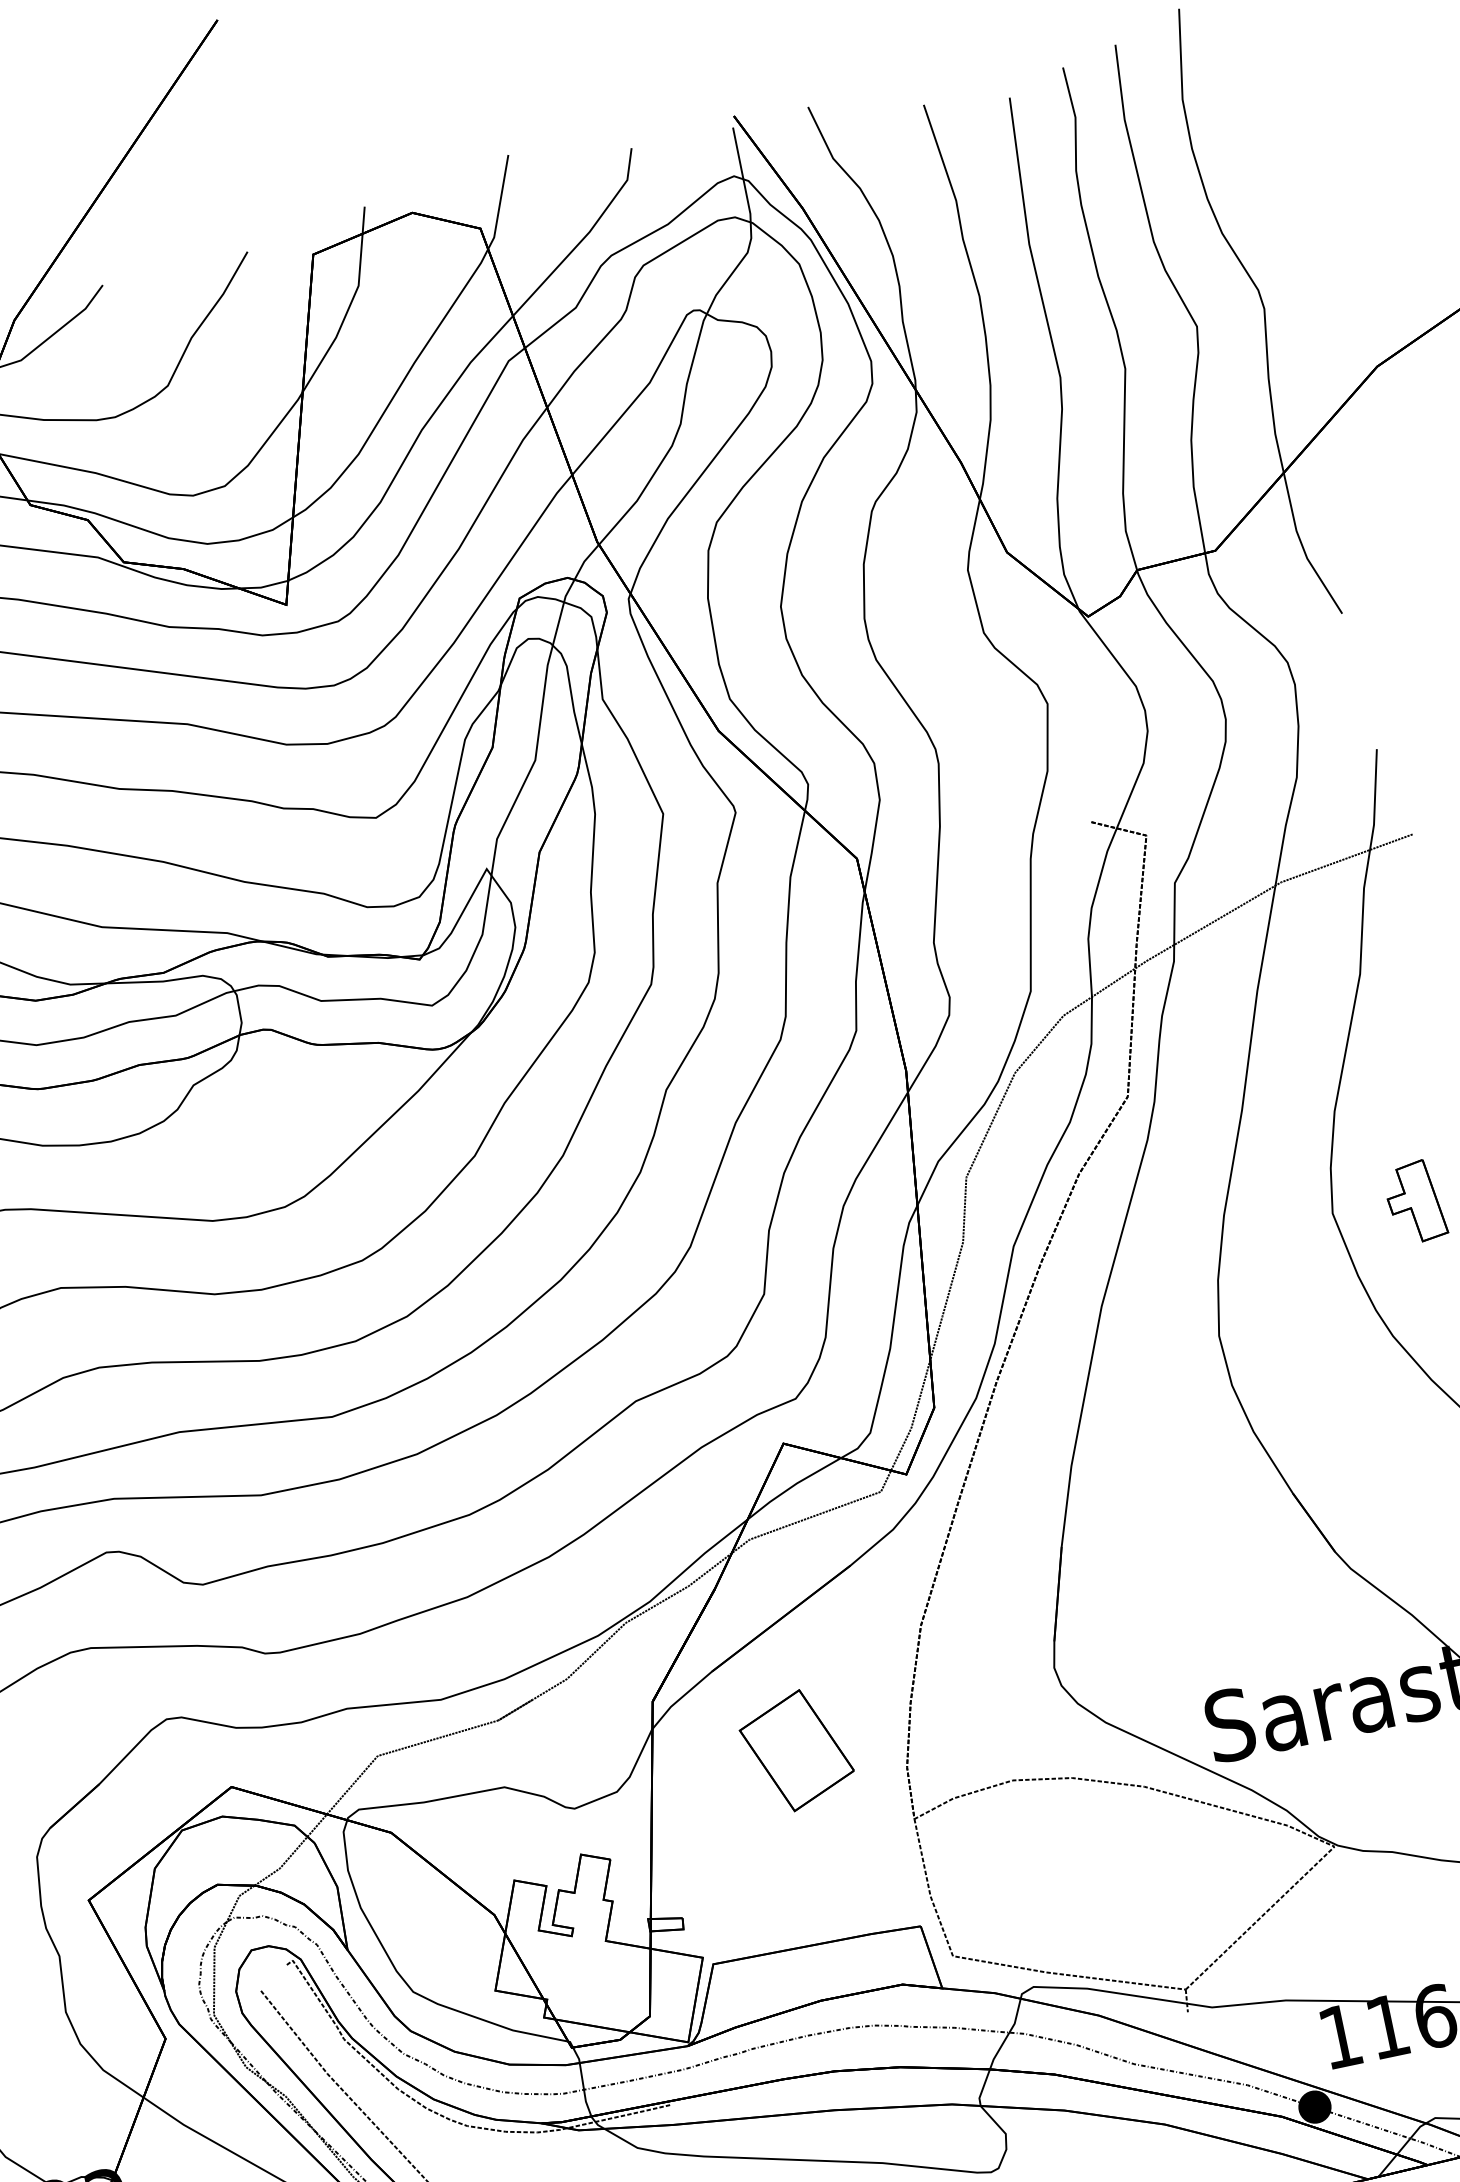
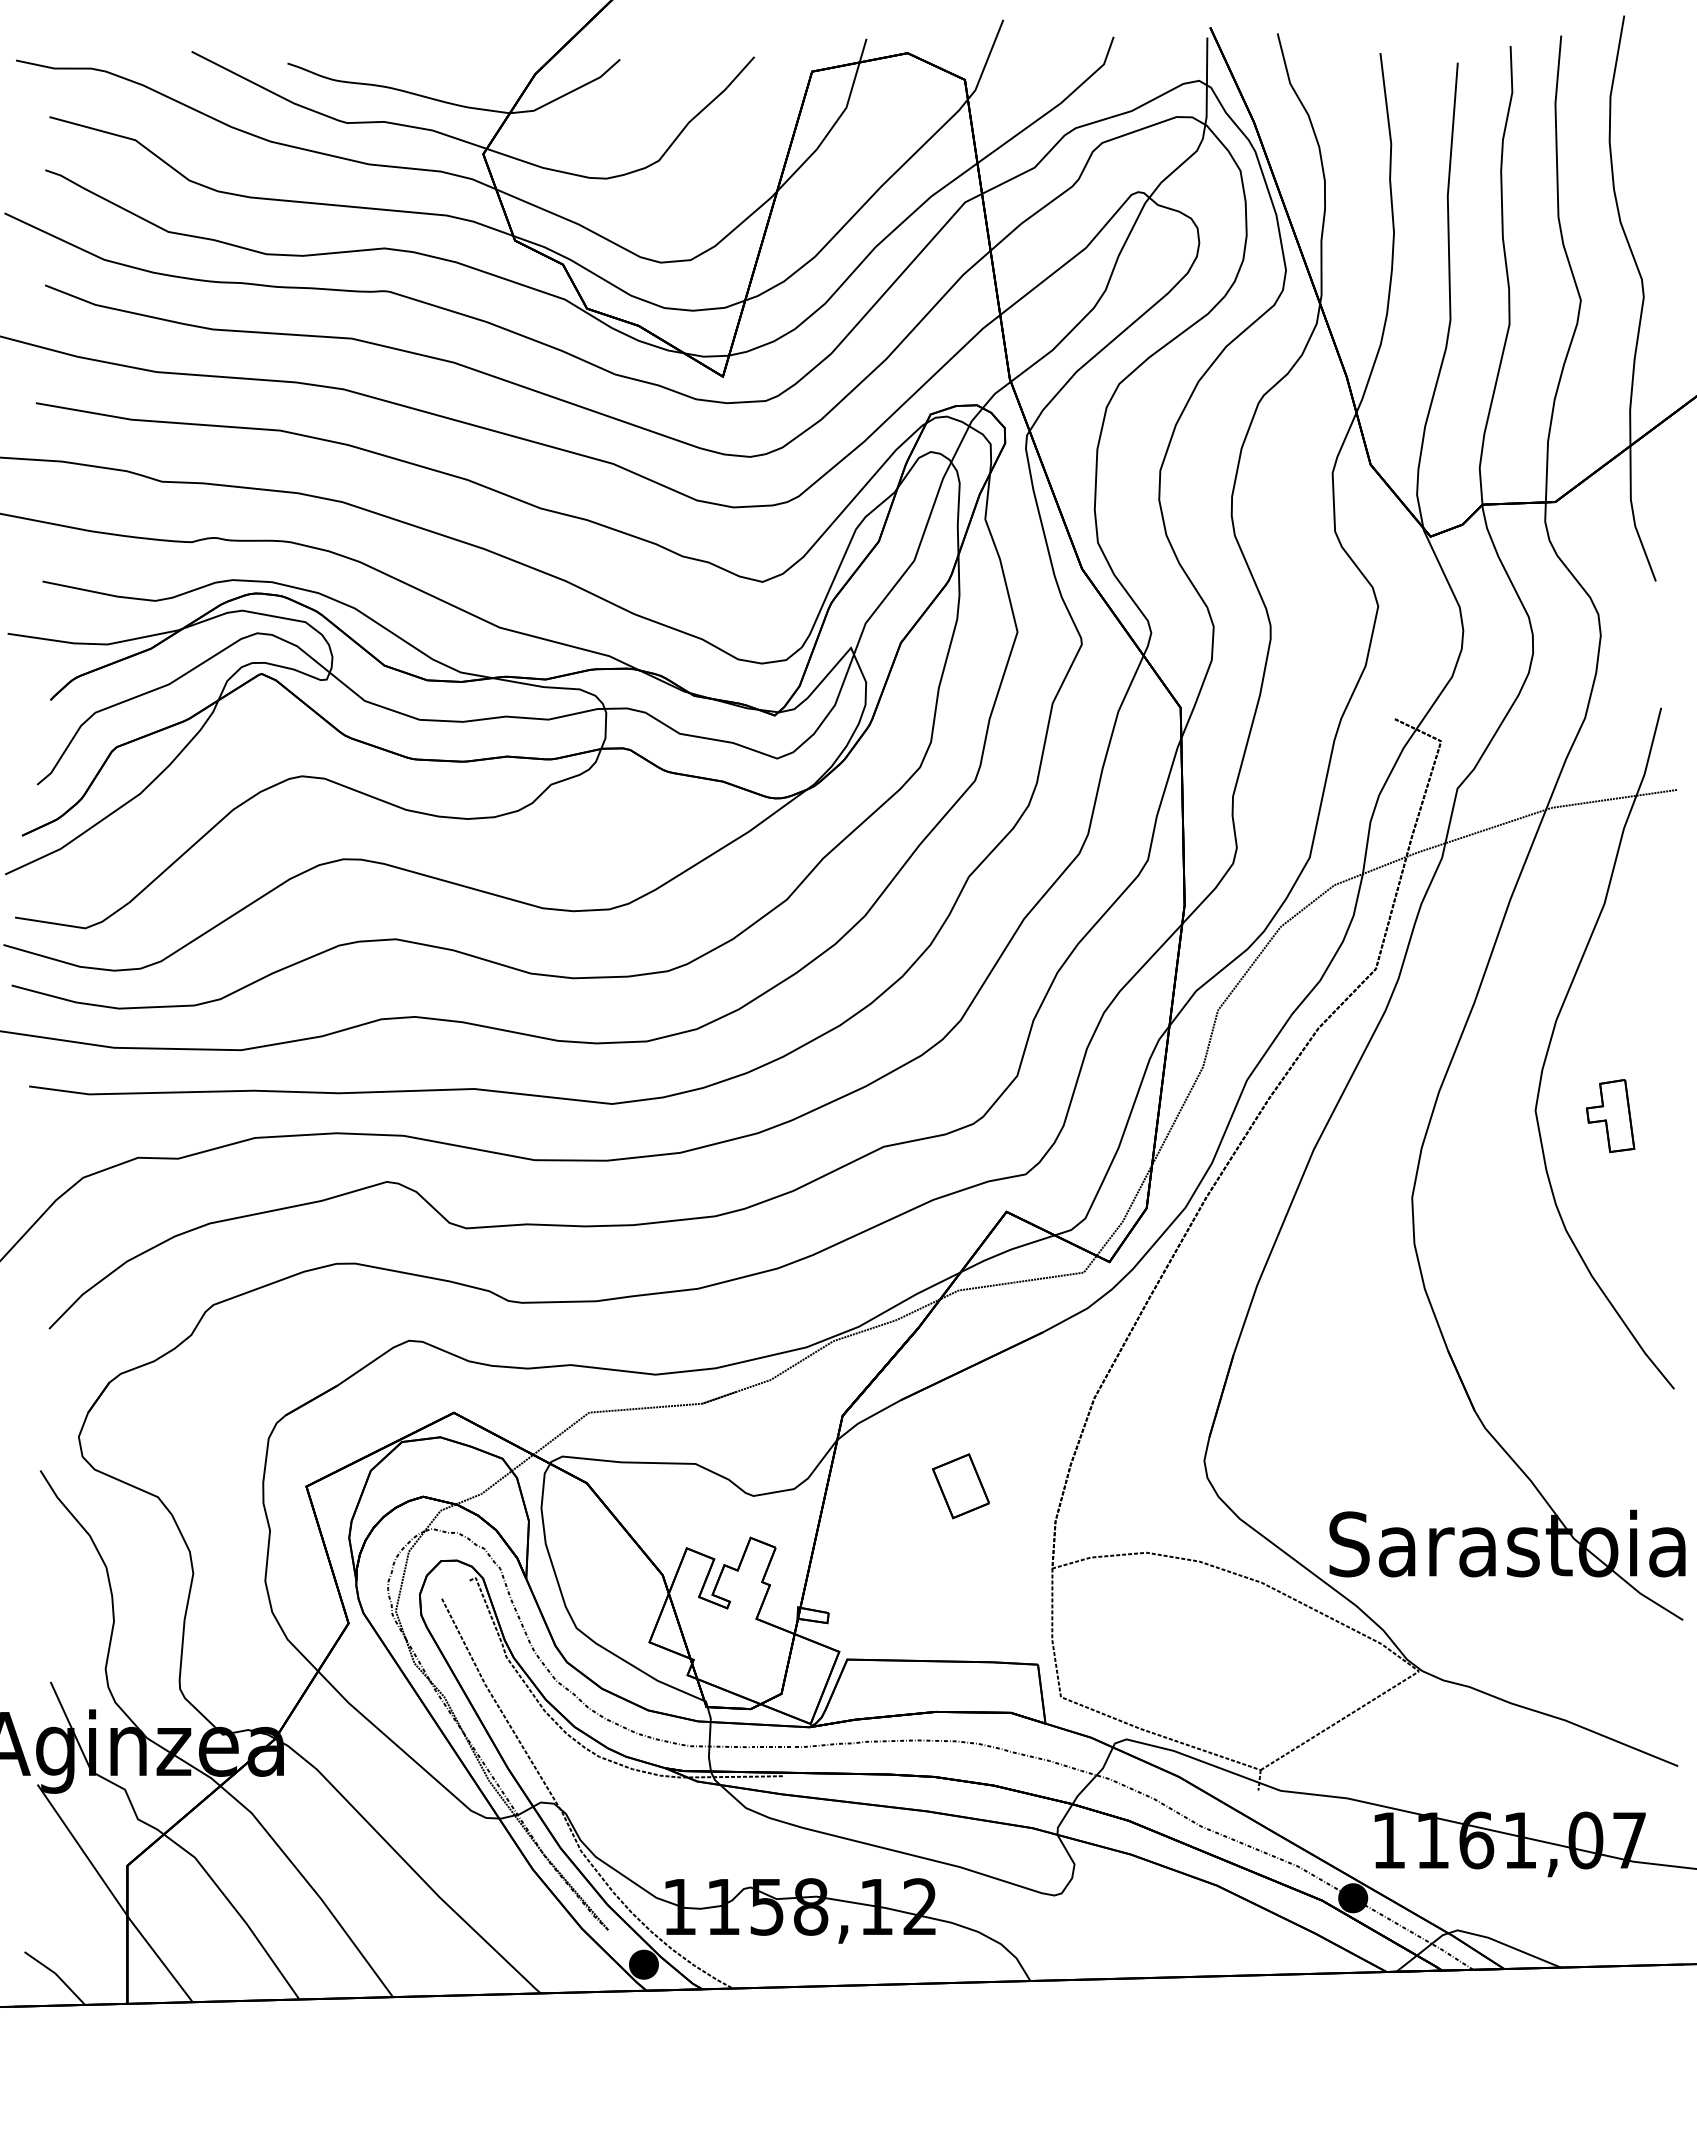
part: (796, 1751) -> (960, 1486), size x0.6

